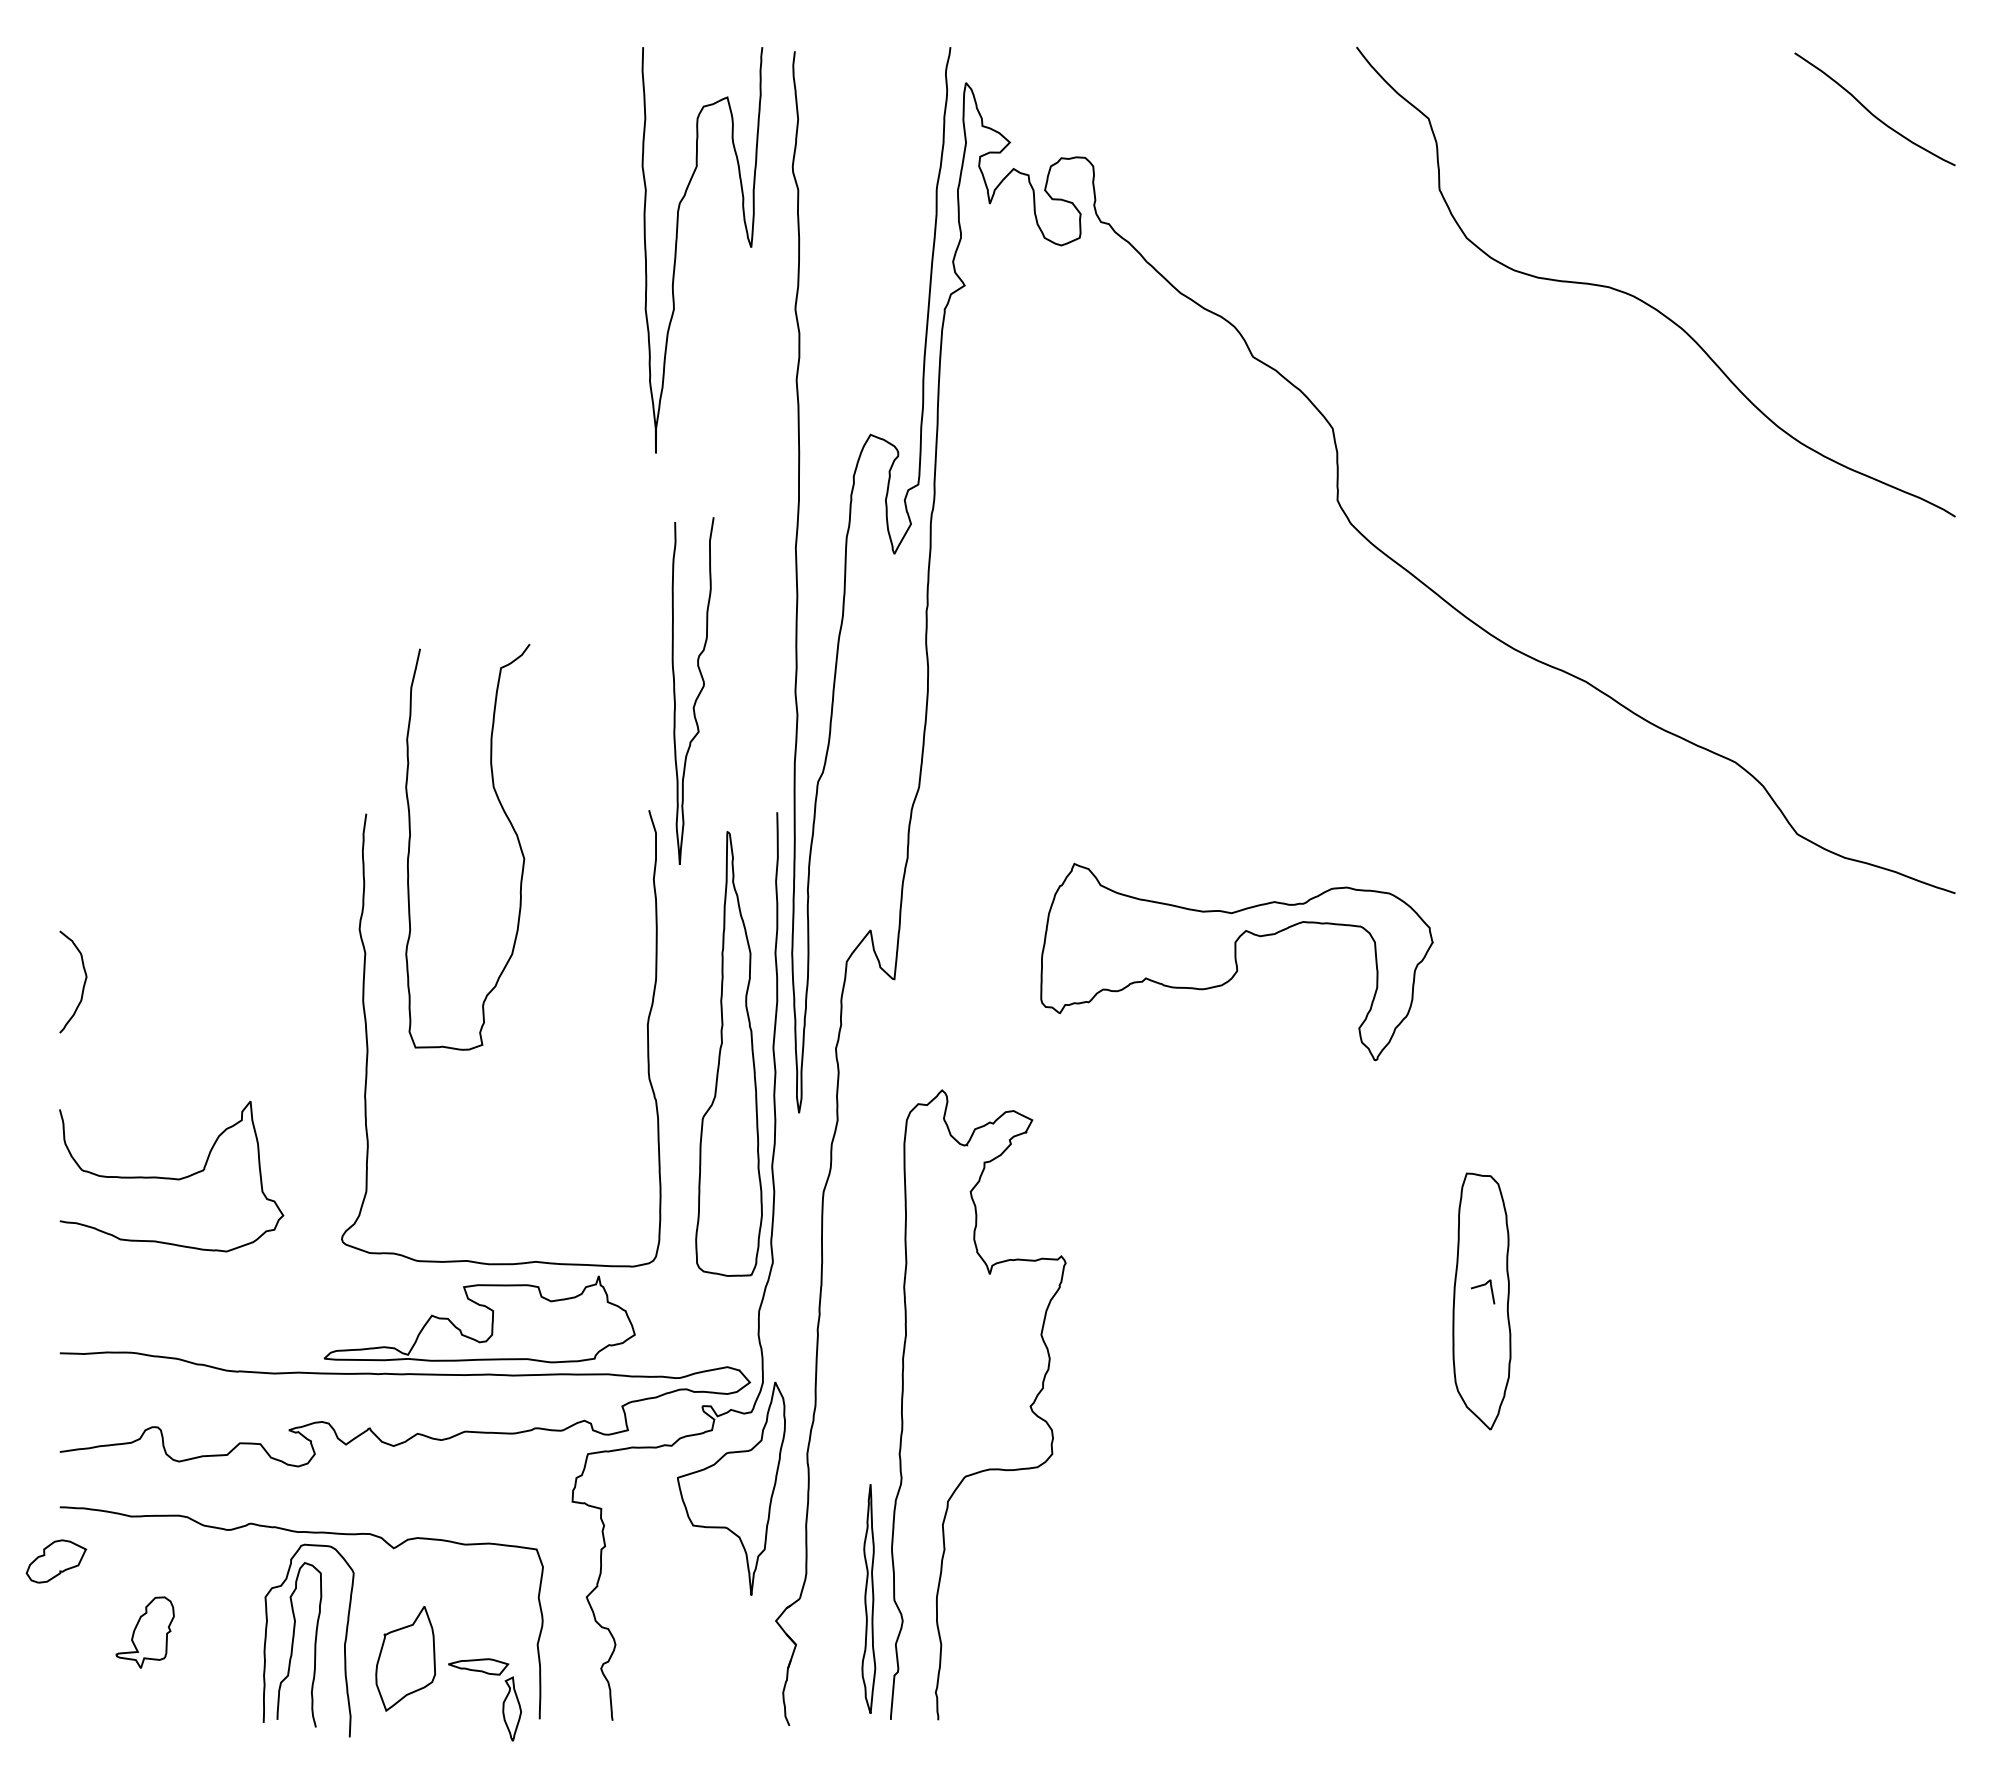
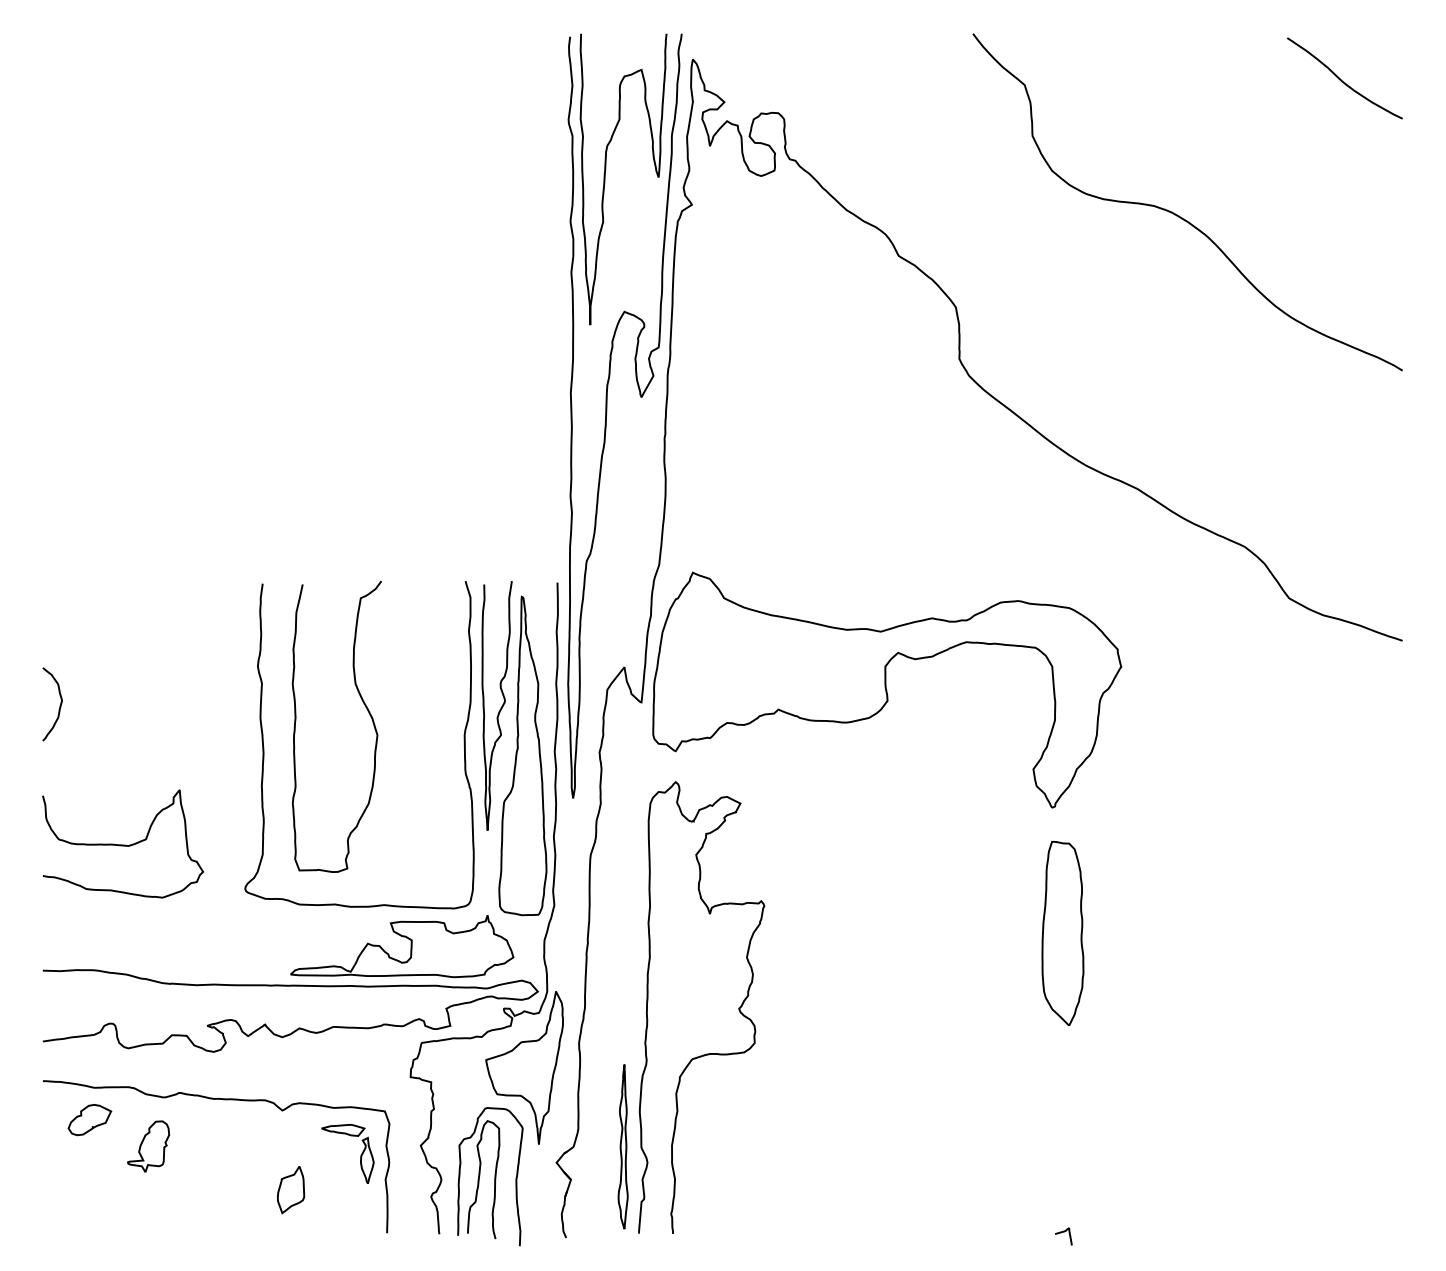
curve: (677, 243) -> (605, 174), moved
curve: (698, 693) -> (500, 707), moved
curve: (508, 821) -> (366, 708), moved
part: (1236, 961) -> (886, 689), size x1.67
curve: (1482, 1286) -> (1063, 1232), moved
part: (491, 1322) -> (410, 948), moved
part: (56, 1561) -> (89, 1120), moved
part: (144, 1632) -> (148, 1146), moved
part: (308, 1640) -> (490, 1176), moved
part: (405, 1658) -> (290, 1189), size x0.62
part: (502, 1702) -> (360, 1155), moved

